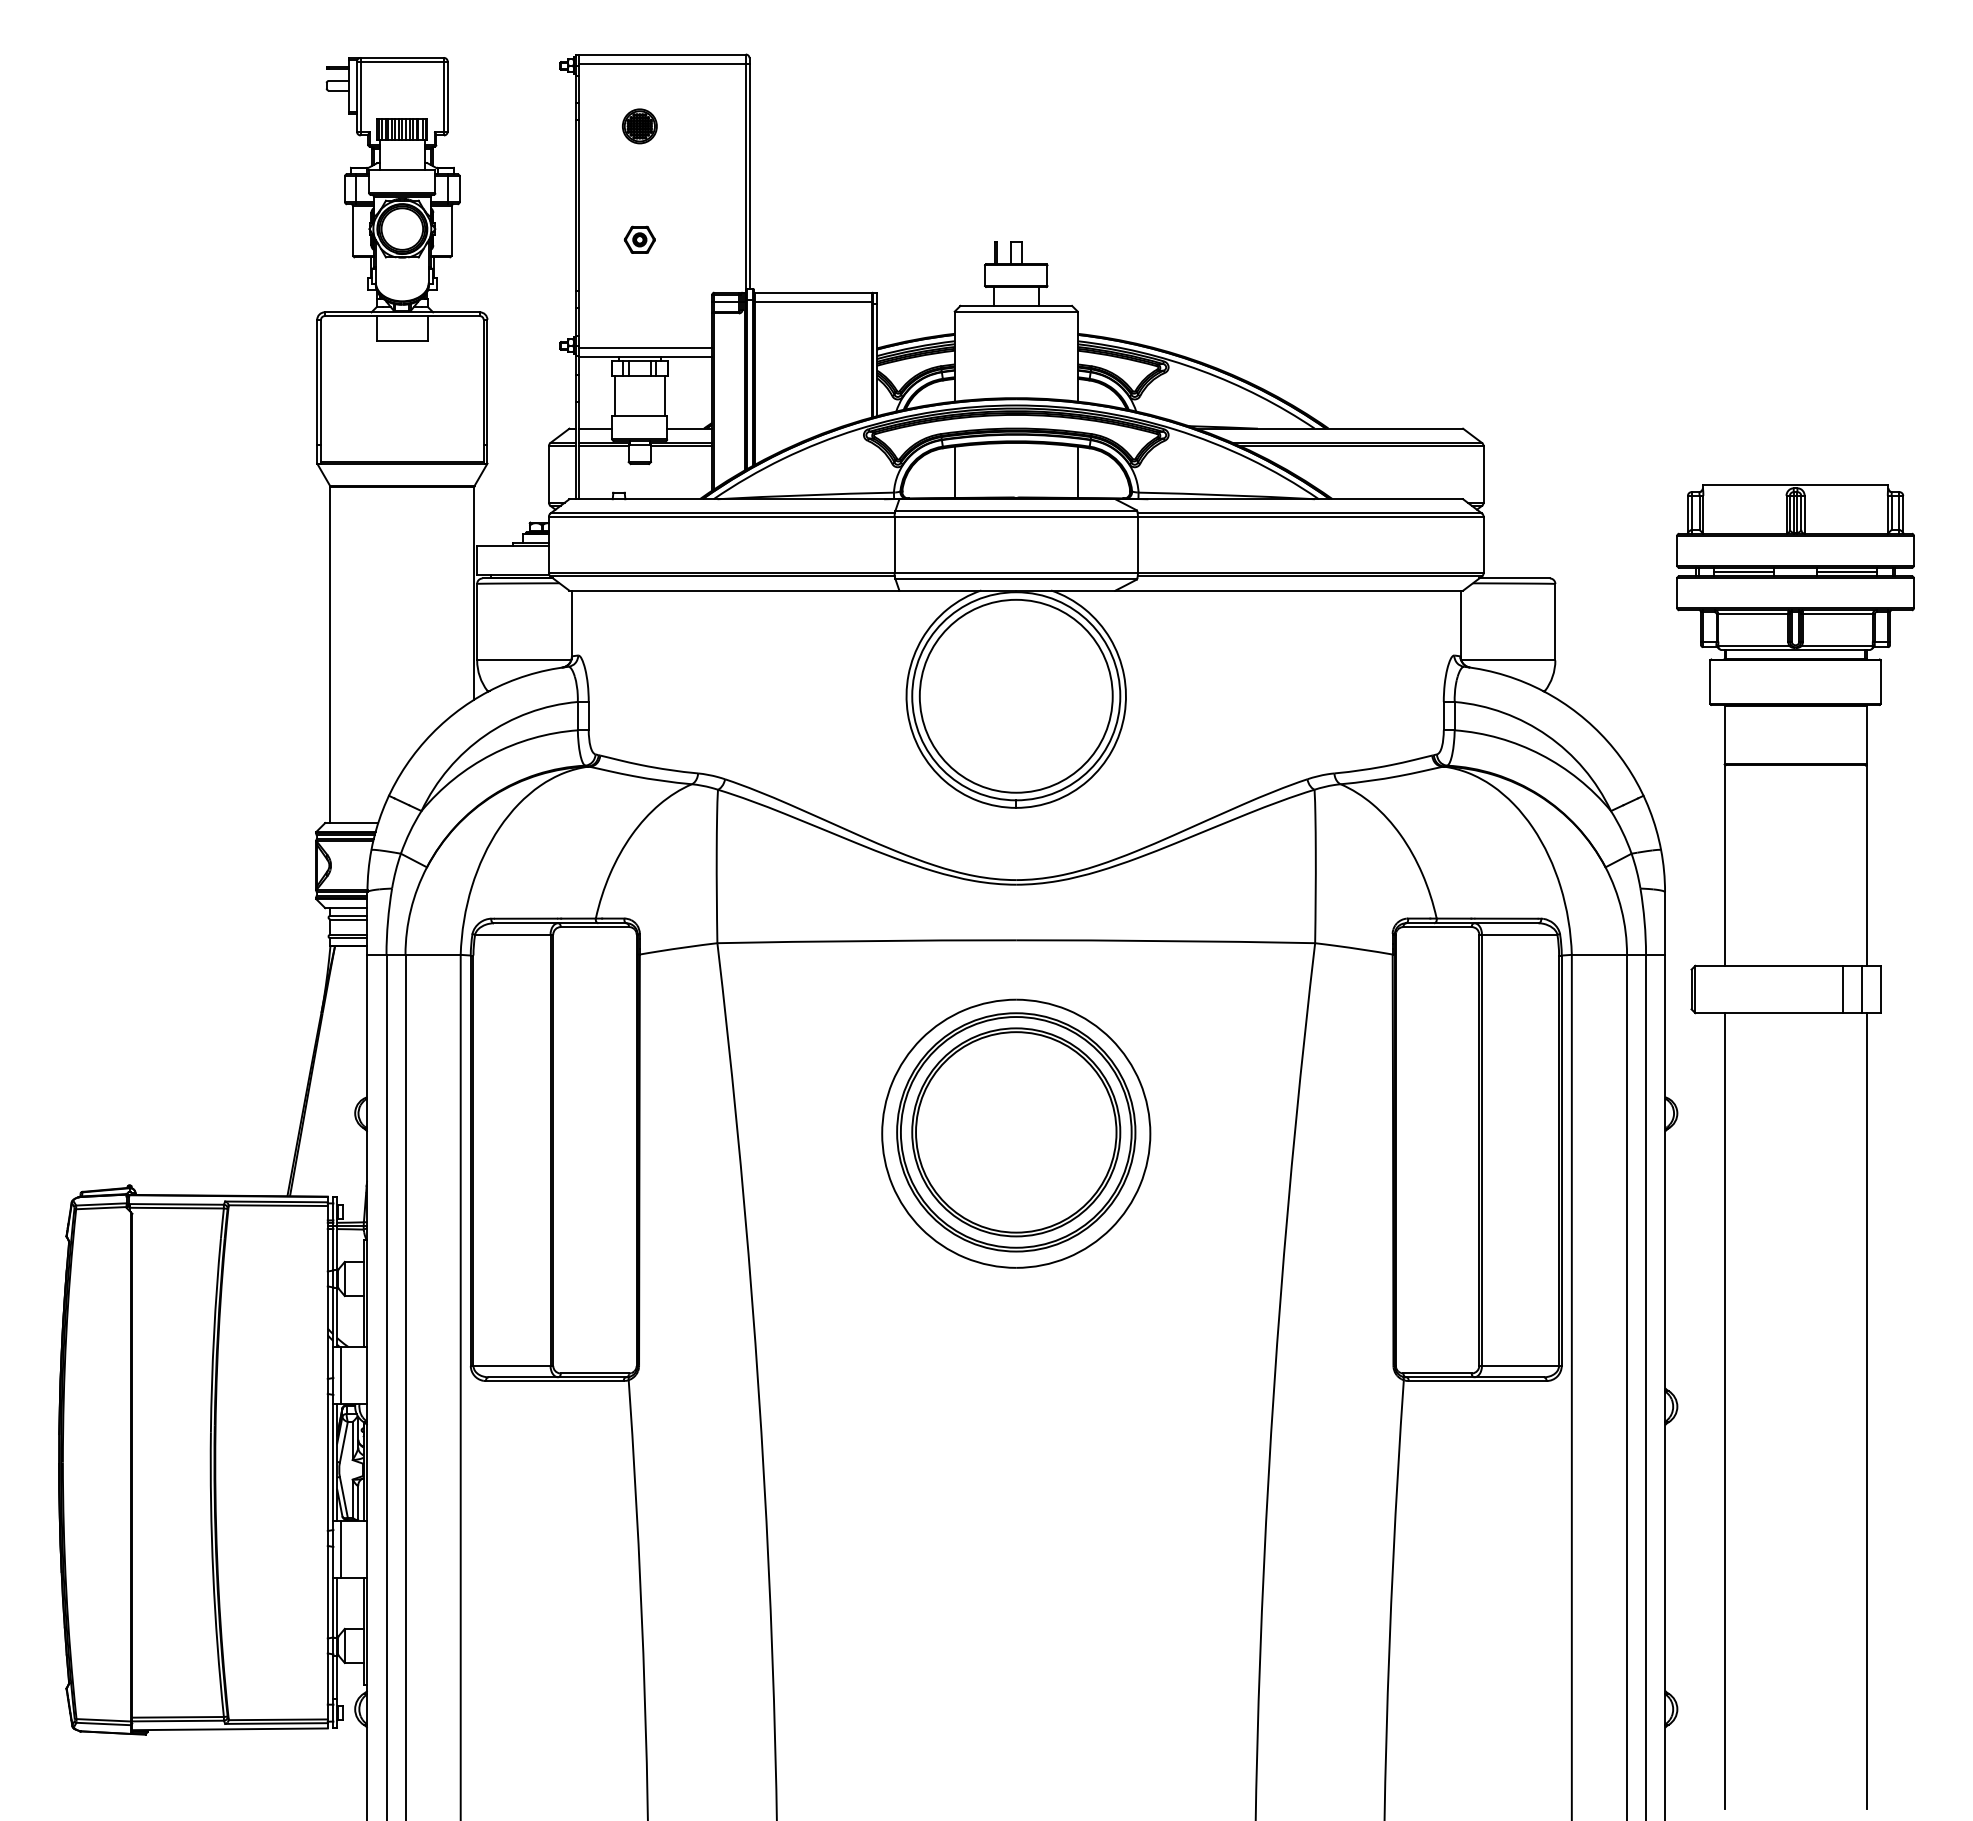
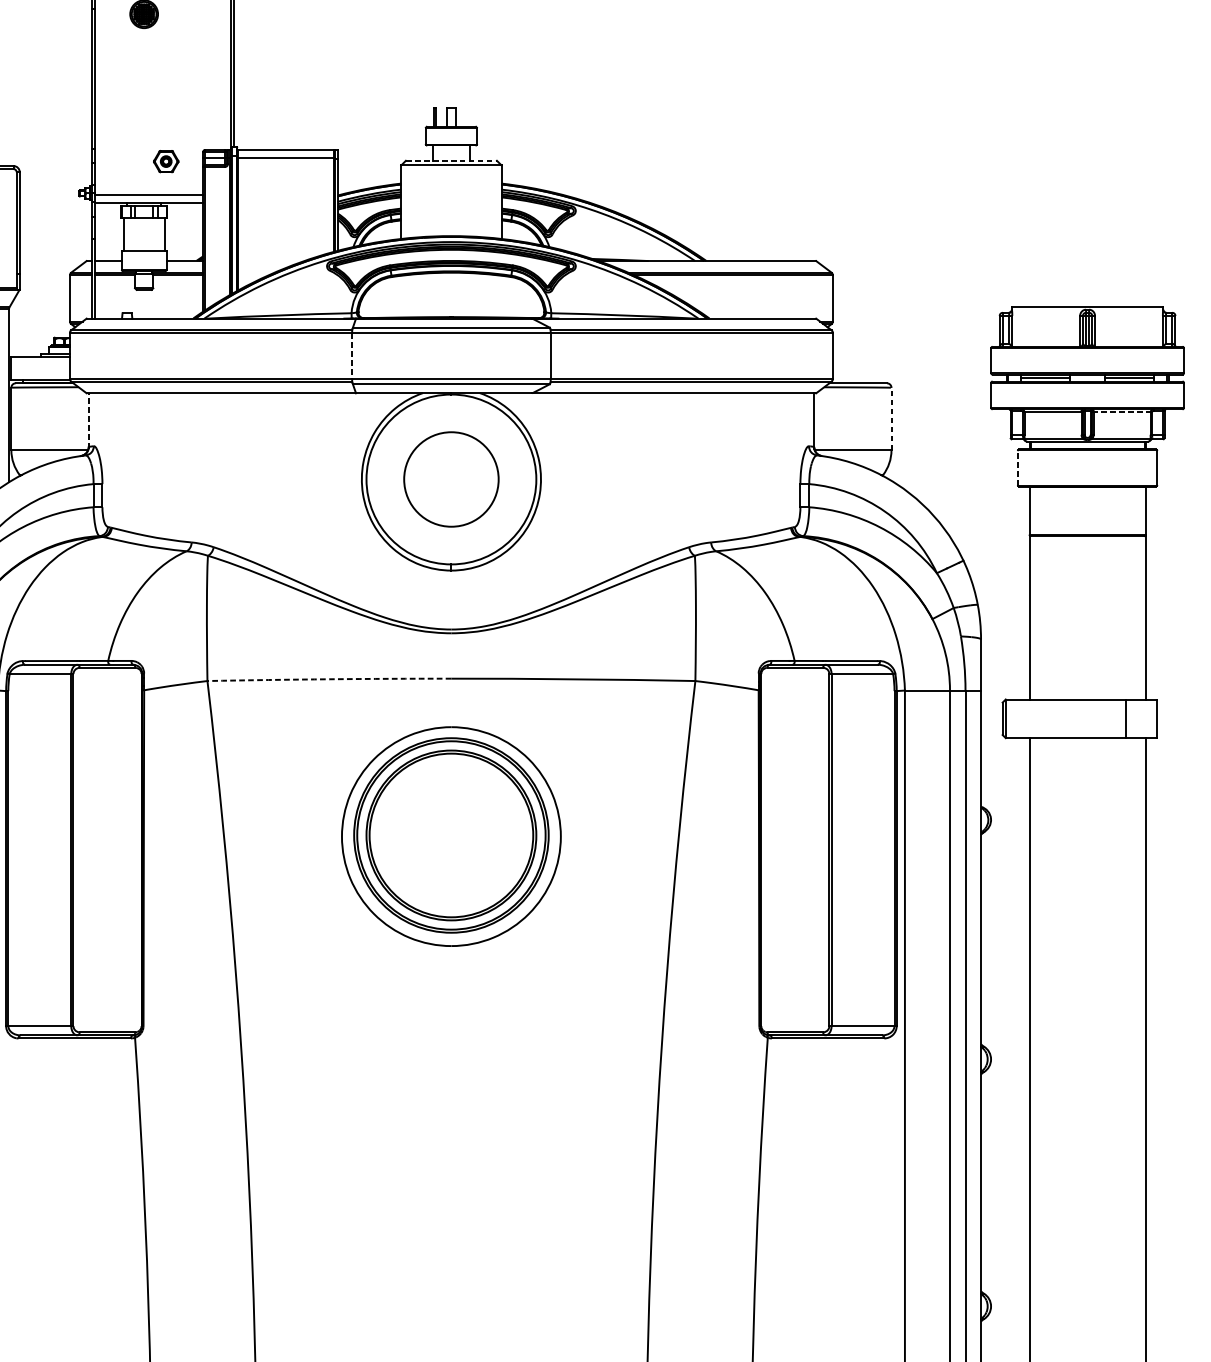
part: (639, 239) -> (165, 161), moved
line: (1016, 305) -> (451, 160), solid -> dashed
line: (954, 471) -> (401, 295), removed
line: (1077, 471) -> (501, 295), removed
line: (894, 544) -> (352, 355), solid -> dashed
line: (1837, 614) -> (1121, 412), solid -> dashed
line: (1555, 621) -> (891, 418), solid -> dashed
line: (571, 624) -> (88, 420), solid -> dashed
line: (1710, 682) -> (1018, 468), solid -> dashed
circle: (1015, 695) -> (450, 478), size x0.6
arc: (866, 941) -> (329, 679), solid -> dashed
line: (1861, 989) -> (1141, 718), removed

